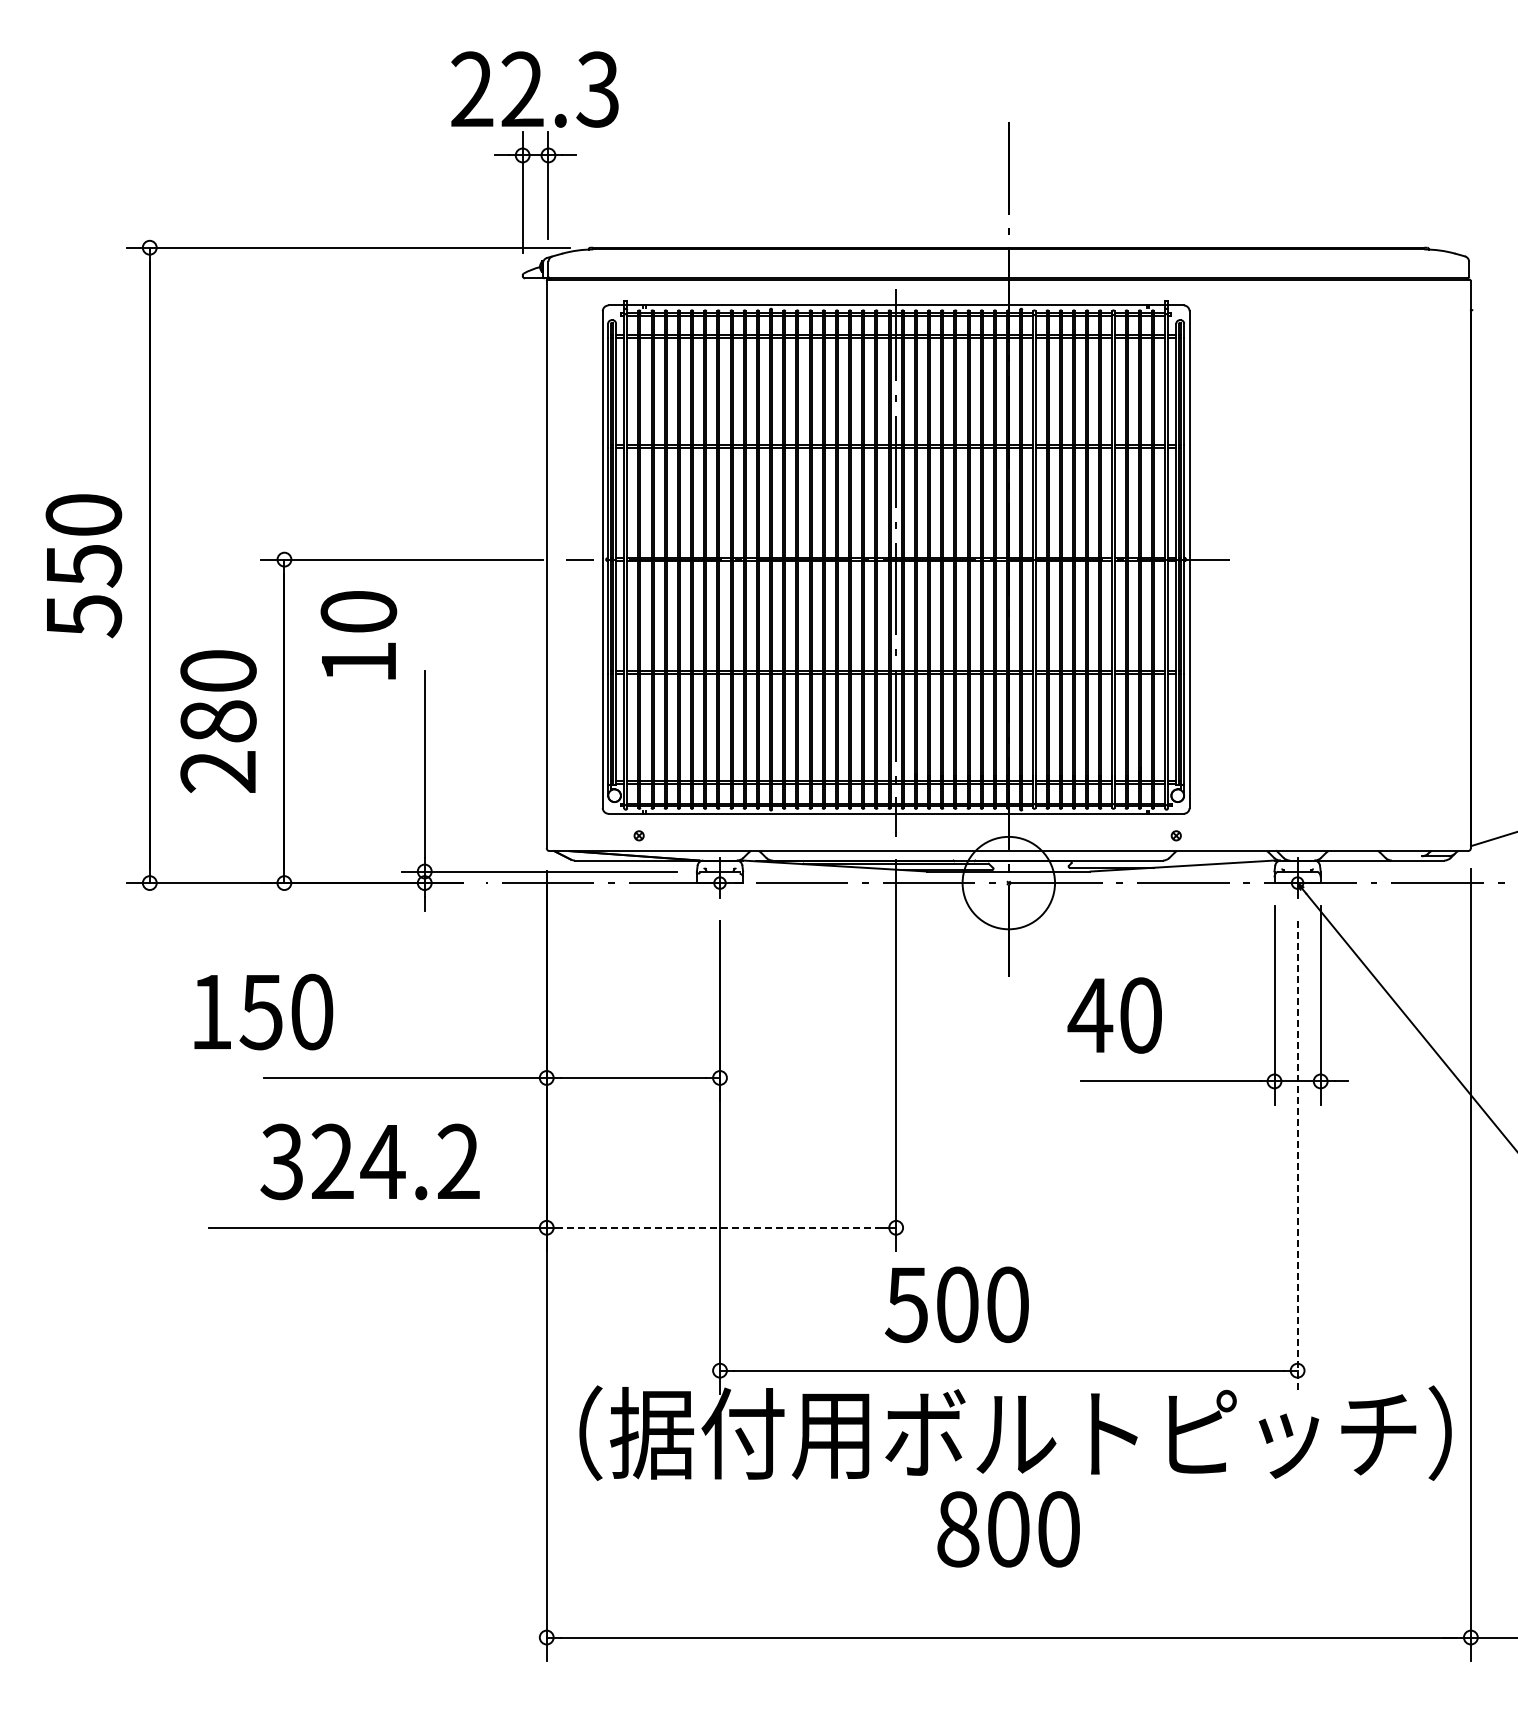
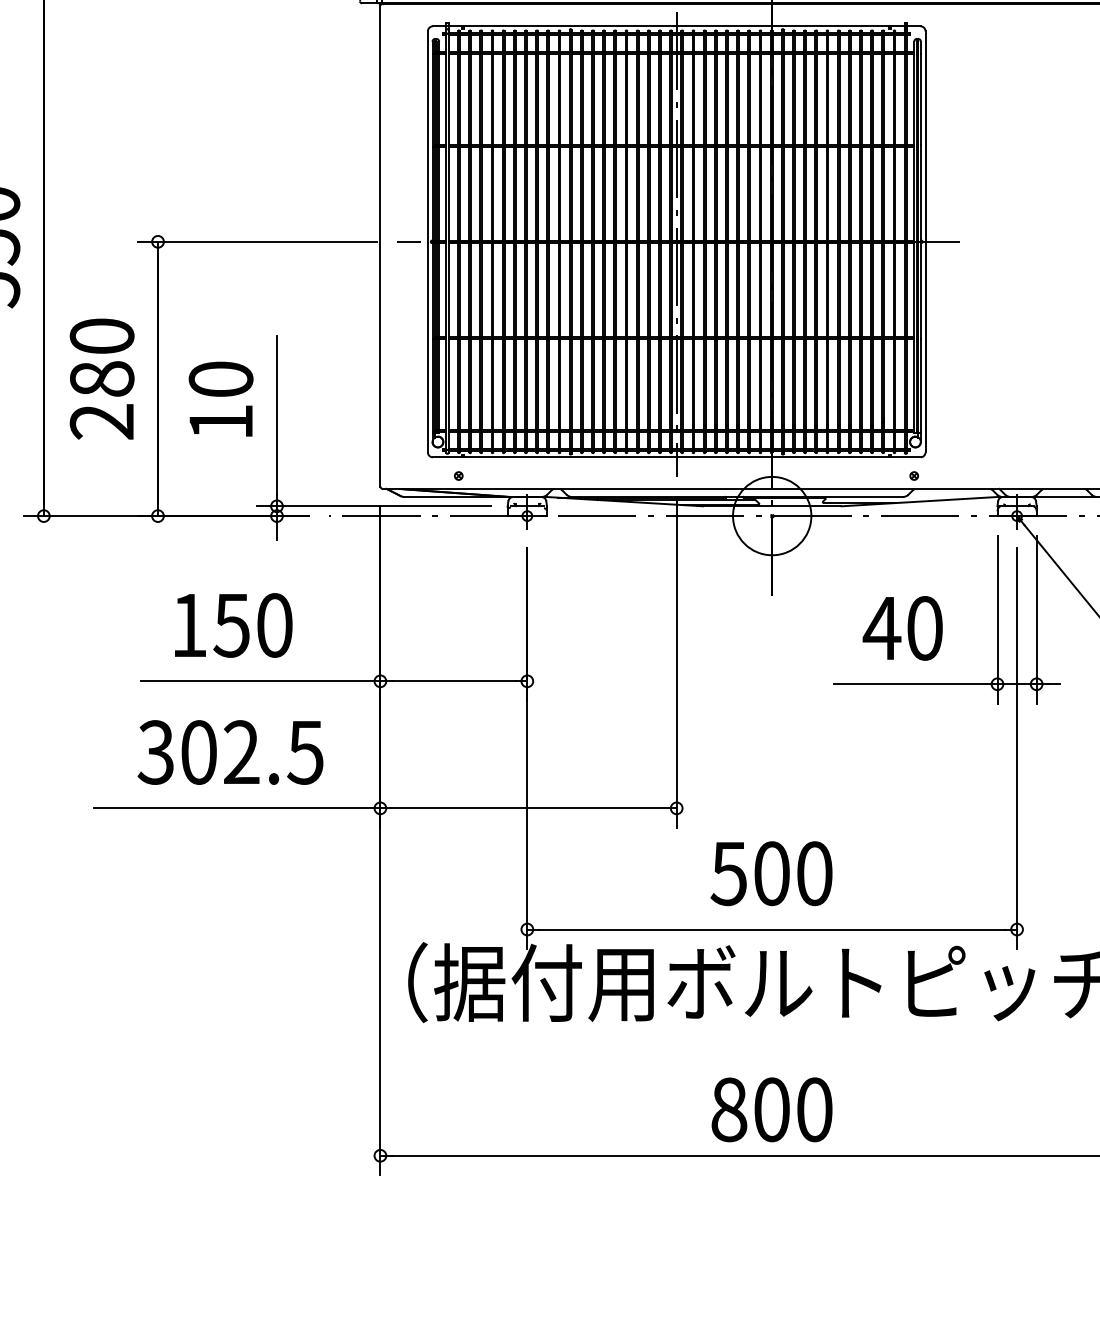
text: (358, 635) -> (220, 399), moved
text: (263, 1011) -> (233, 624), moved
text: (1114, 1015) -> (902, 628), moved
line: (1297, 1157) -> (1016, 748), dashed -> solid
text: (395, 1161) -> (252, 752), 324.2 -> 302.5
line: (721, 1227) -> (528, 808), dashed -> solid
text: (956, 1304) -> (771, 873), moved
text: (1008, 1529) -> (771, 1109), moved

